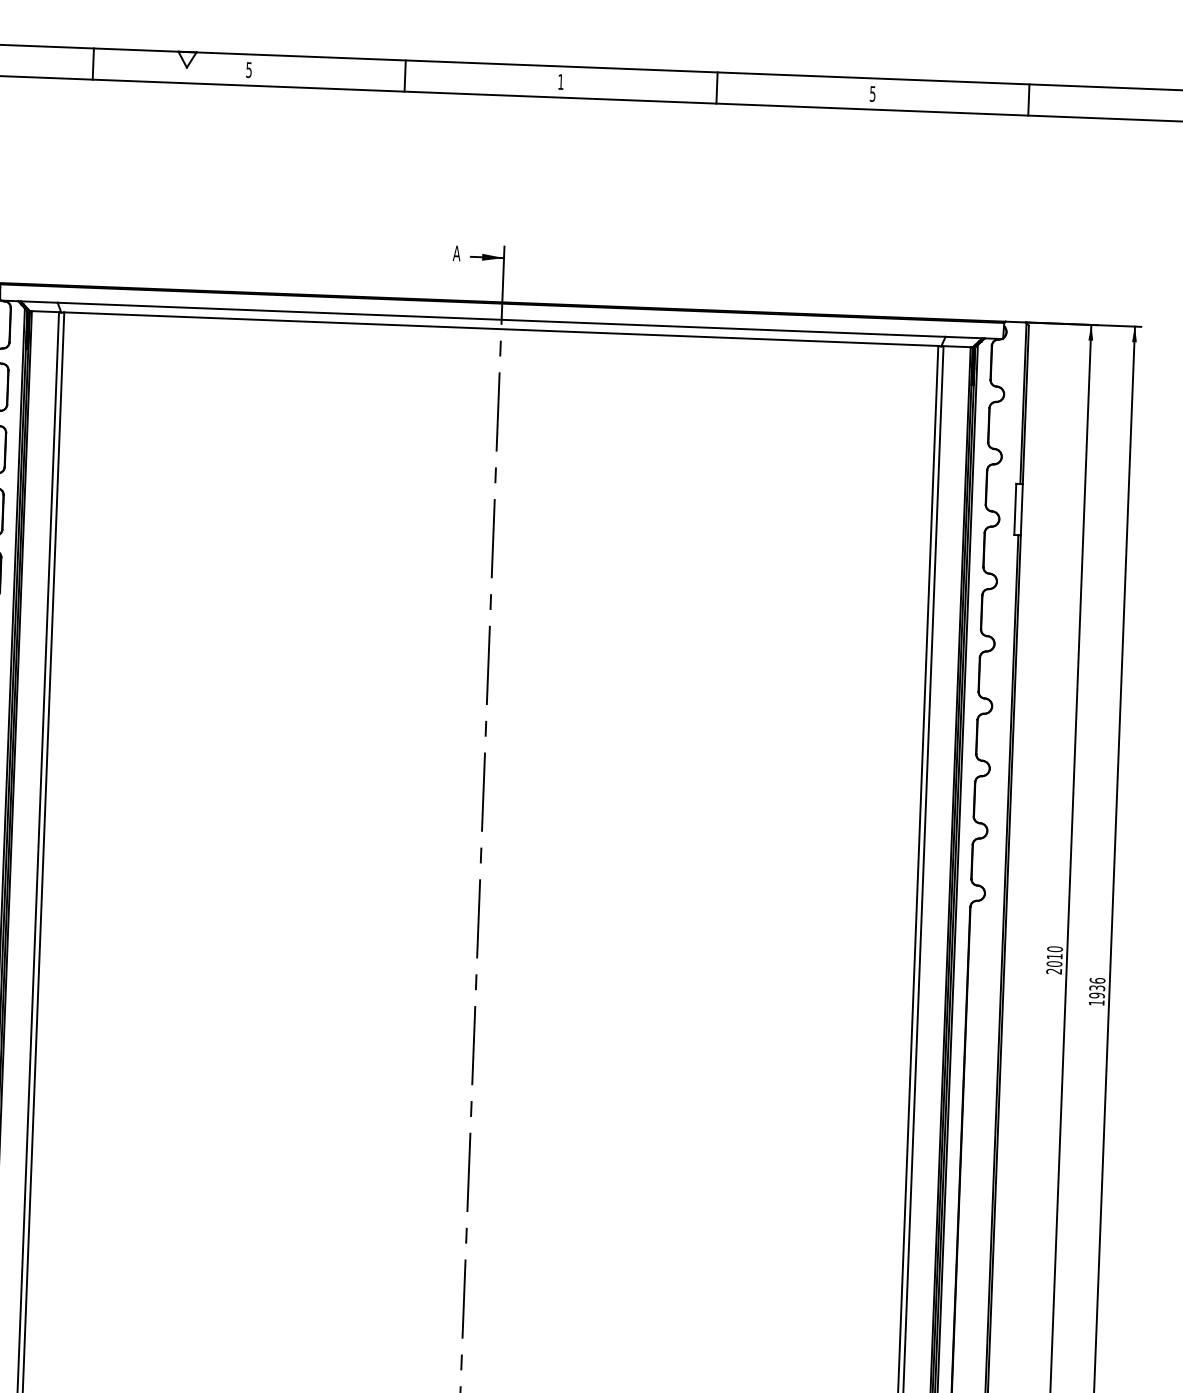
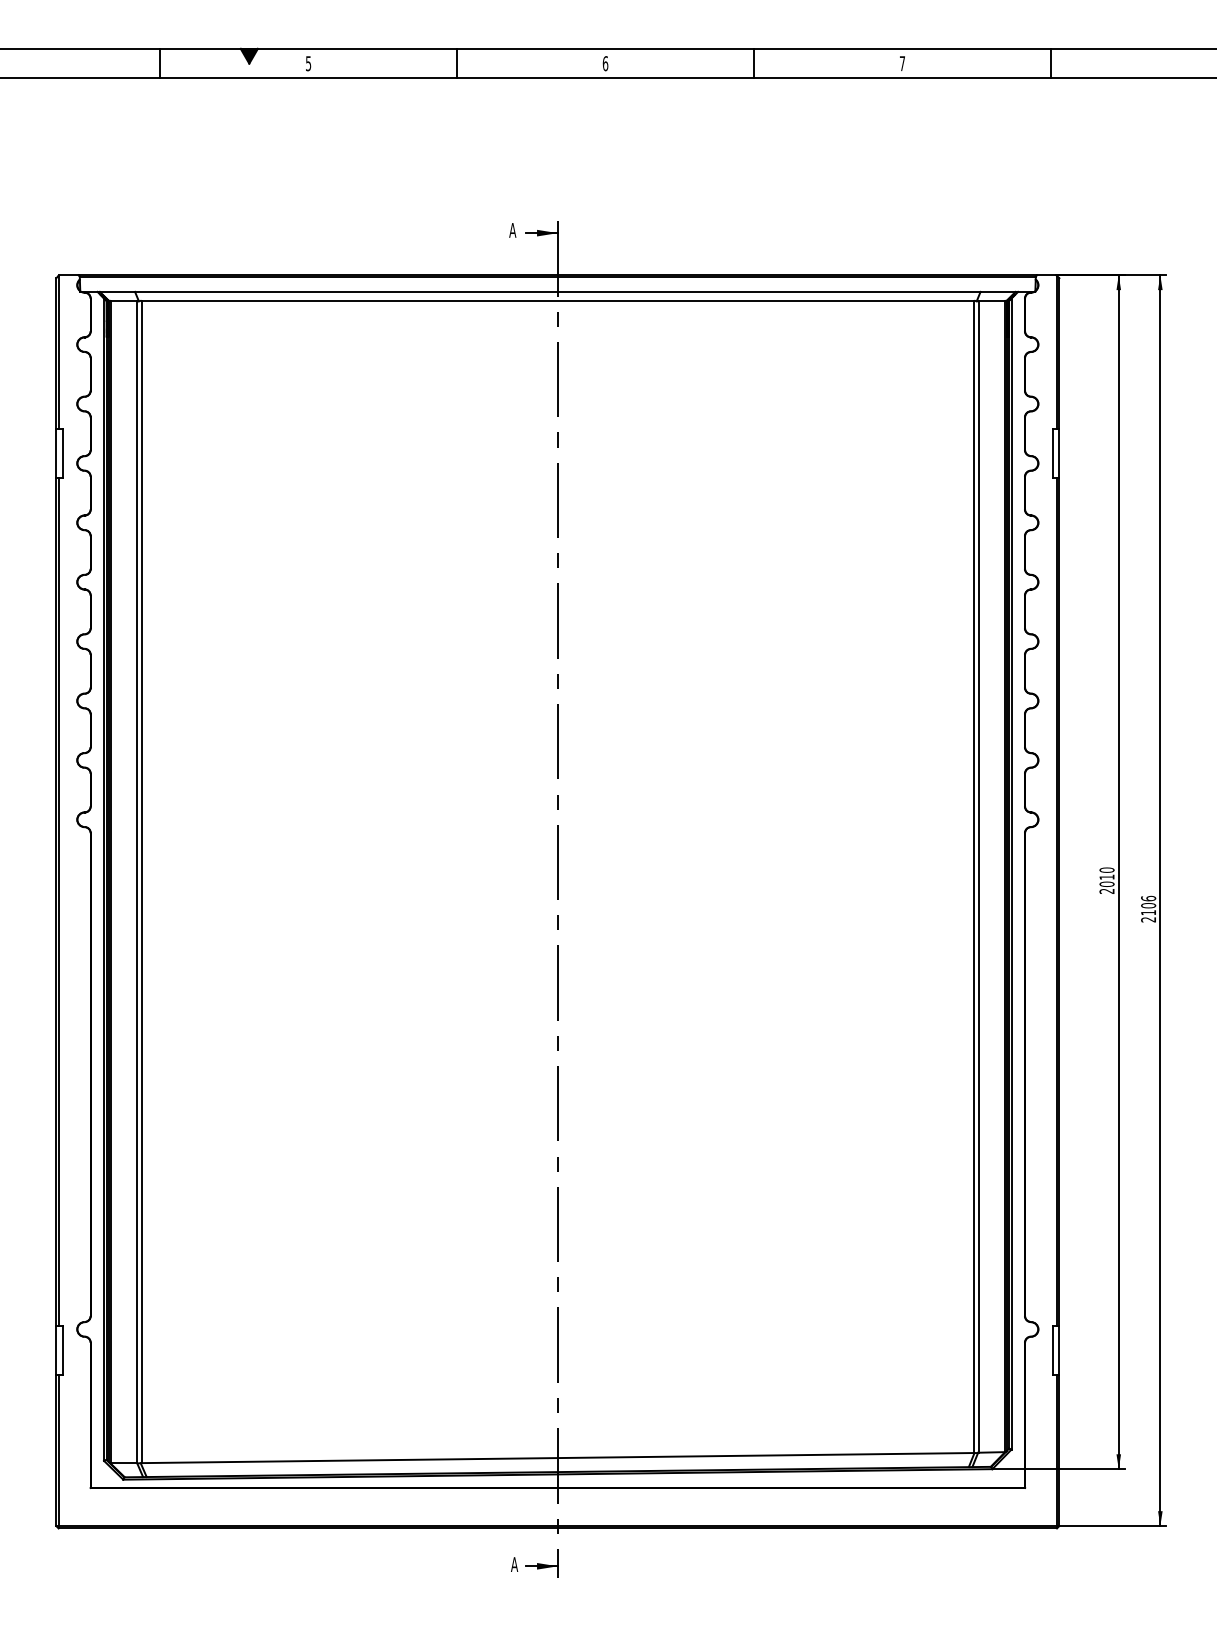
fill: (186, 59) -> (248, 55), added
text: (560, 81) -> (605, 63), 1 -> 6
text: (871, 93) -> (901, 63), 5 -> 7
text: (1096, 995) -> (1148, 912), 1936 -> 2106

